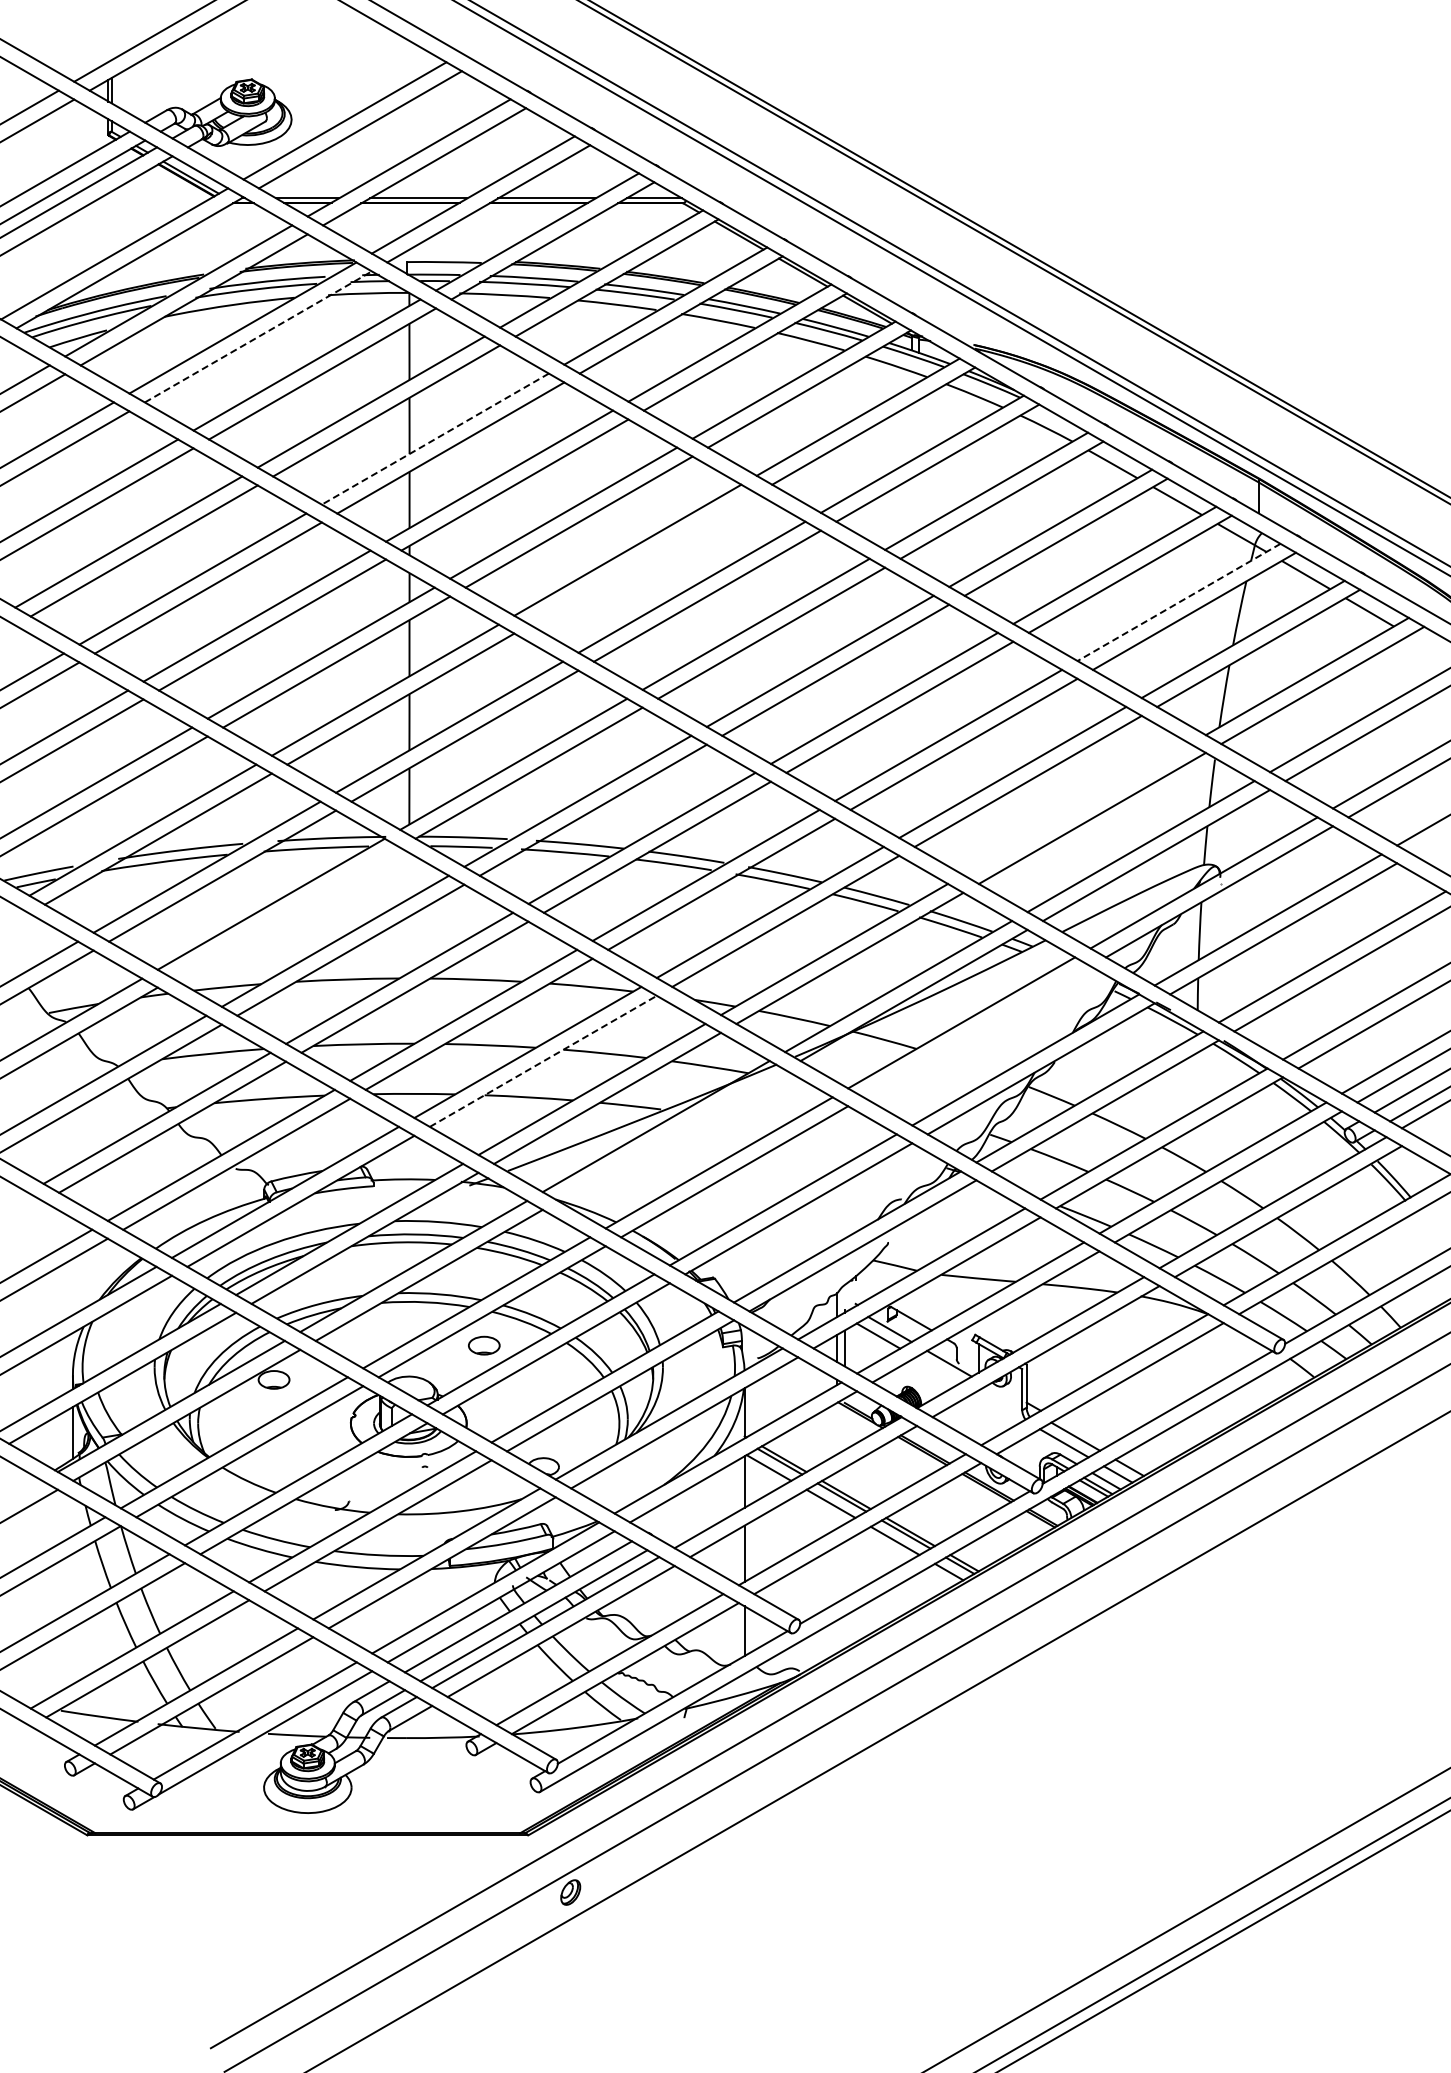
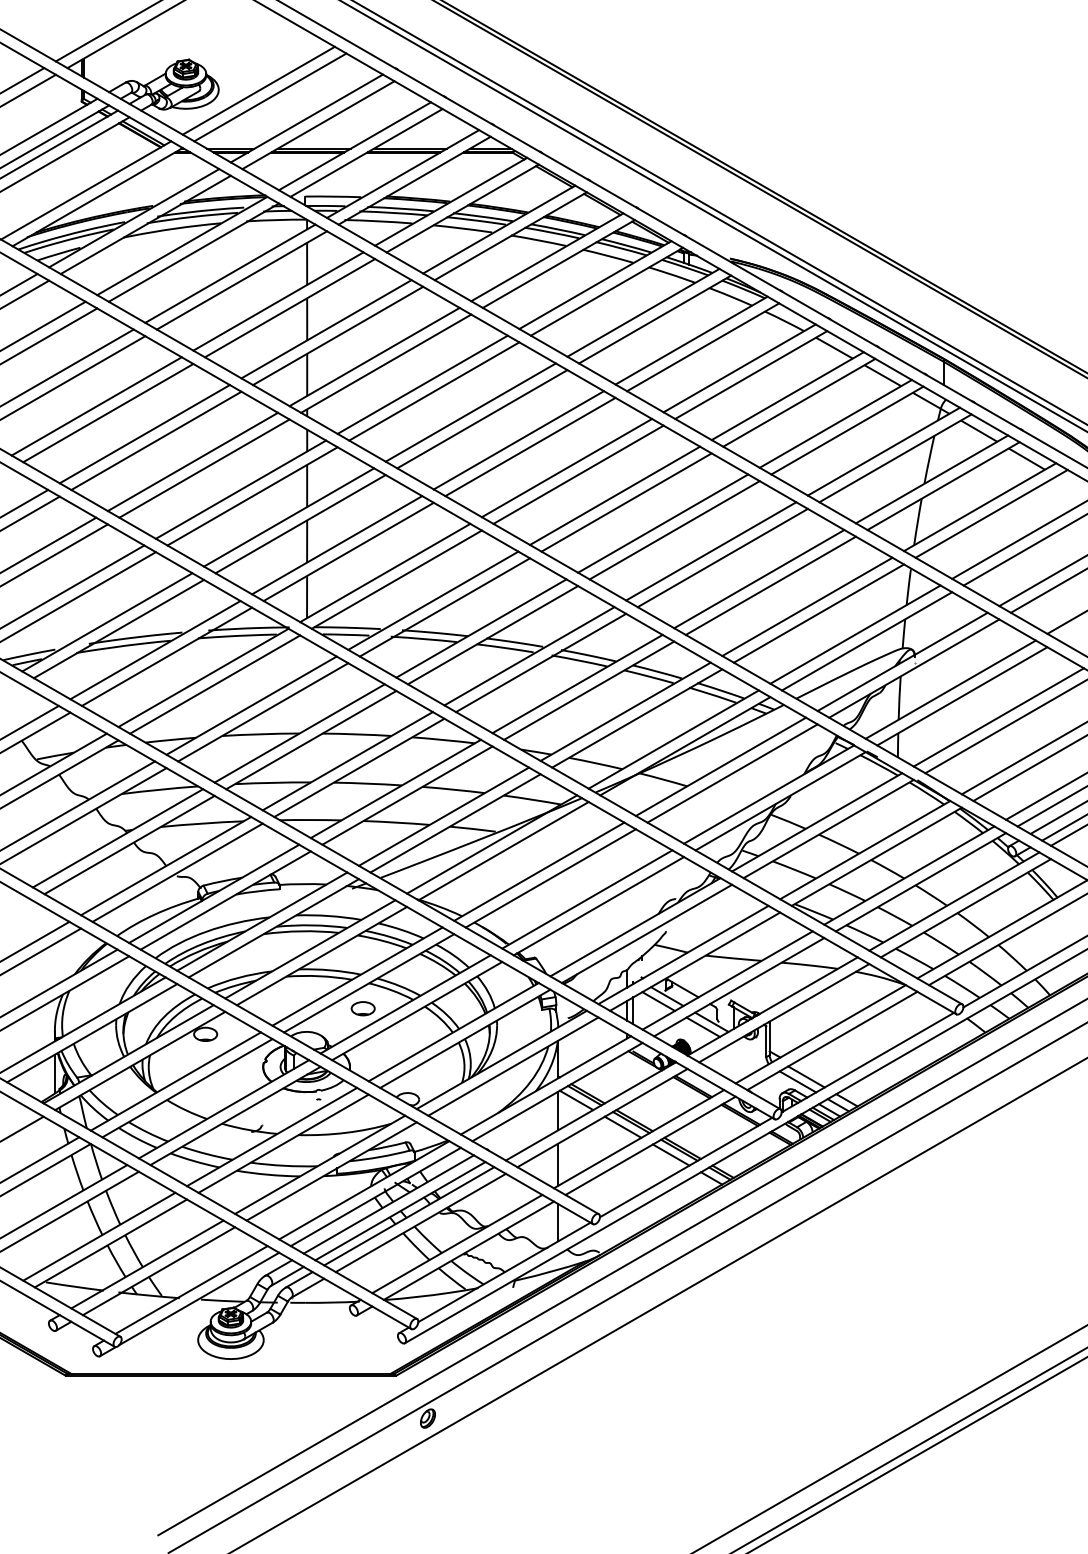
line: (258, 336) -> (193, 252), dashed -> solid
line: (434, 439) -> (325, 329), dashed -> solid
line: (642, 558) -> (481, 418), added
line: (1178, 602) -> (883, 451), dashed -> solid
line: (1076, 809) -> (807, 606), added
line: (286, 912) -> (214, 684), added
line: (976, 1031) -> (732, 773), added
line: (543, 1061) -> (407, 795), dashed -> solid
line: (671, 1134) -> (503, 850), added
line: (937, 1370) -> (702, 1027), added

